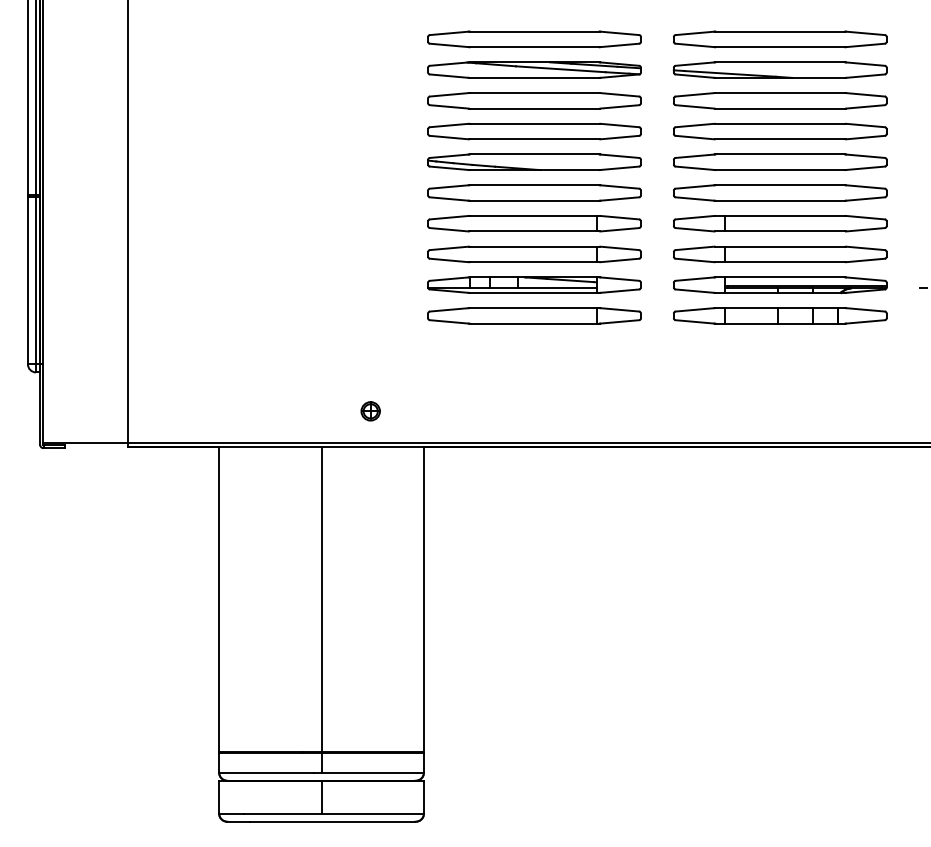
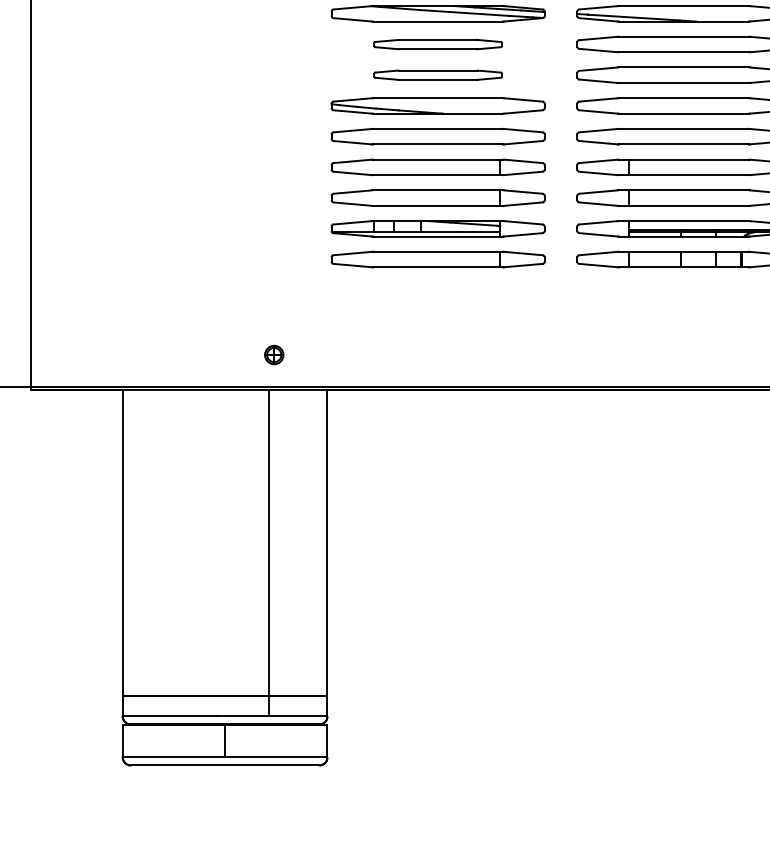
part: (534, 100) -> (438, 44), size x0.6
part: (534, 131) -> (438, 75), size x0.6
line: (321, 609) -> (269, 553), moved

